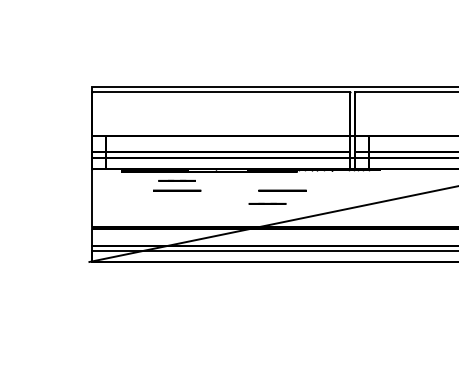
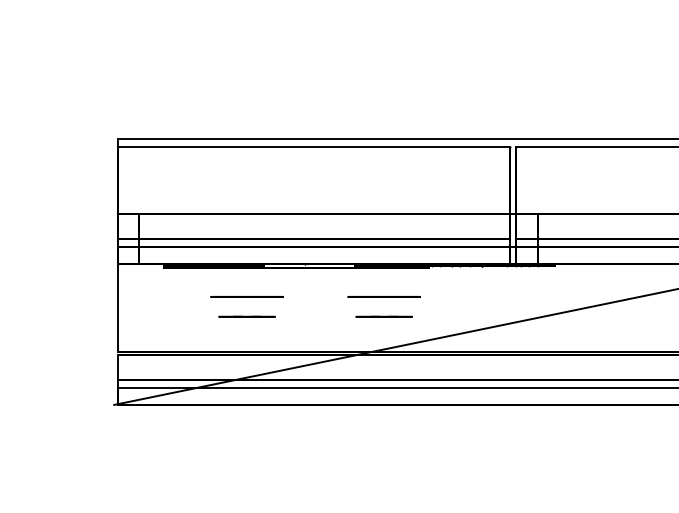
line: (176, 180) -> (246, 316), moved
circle: (282, 190) -> (384, 296), moved

